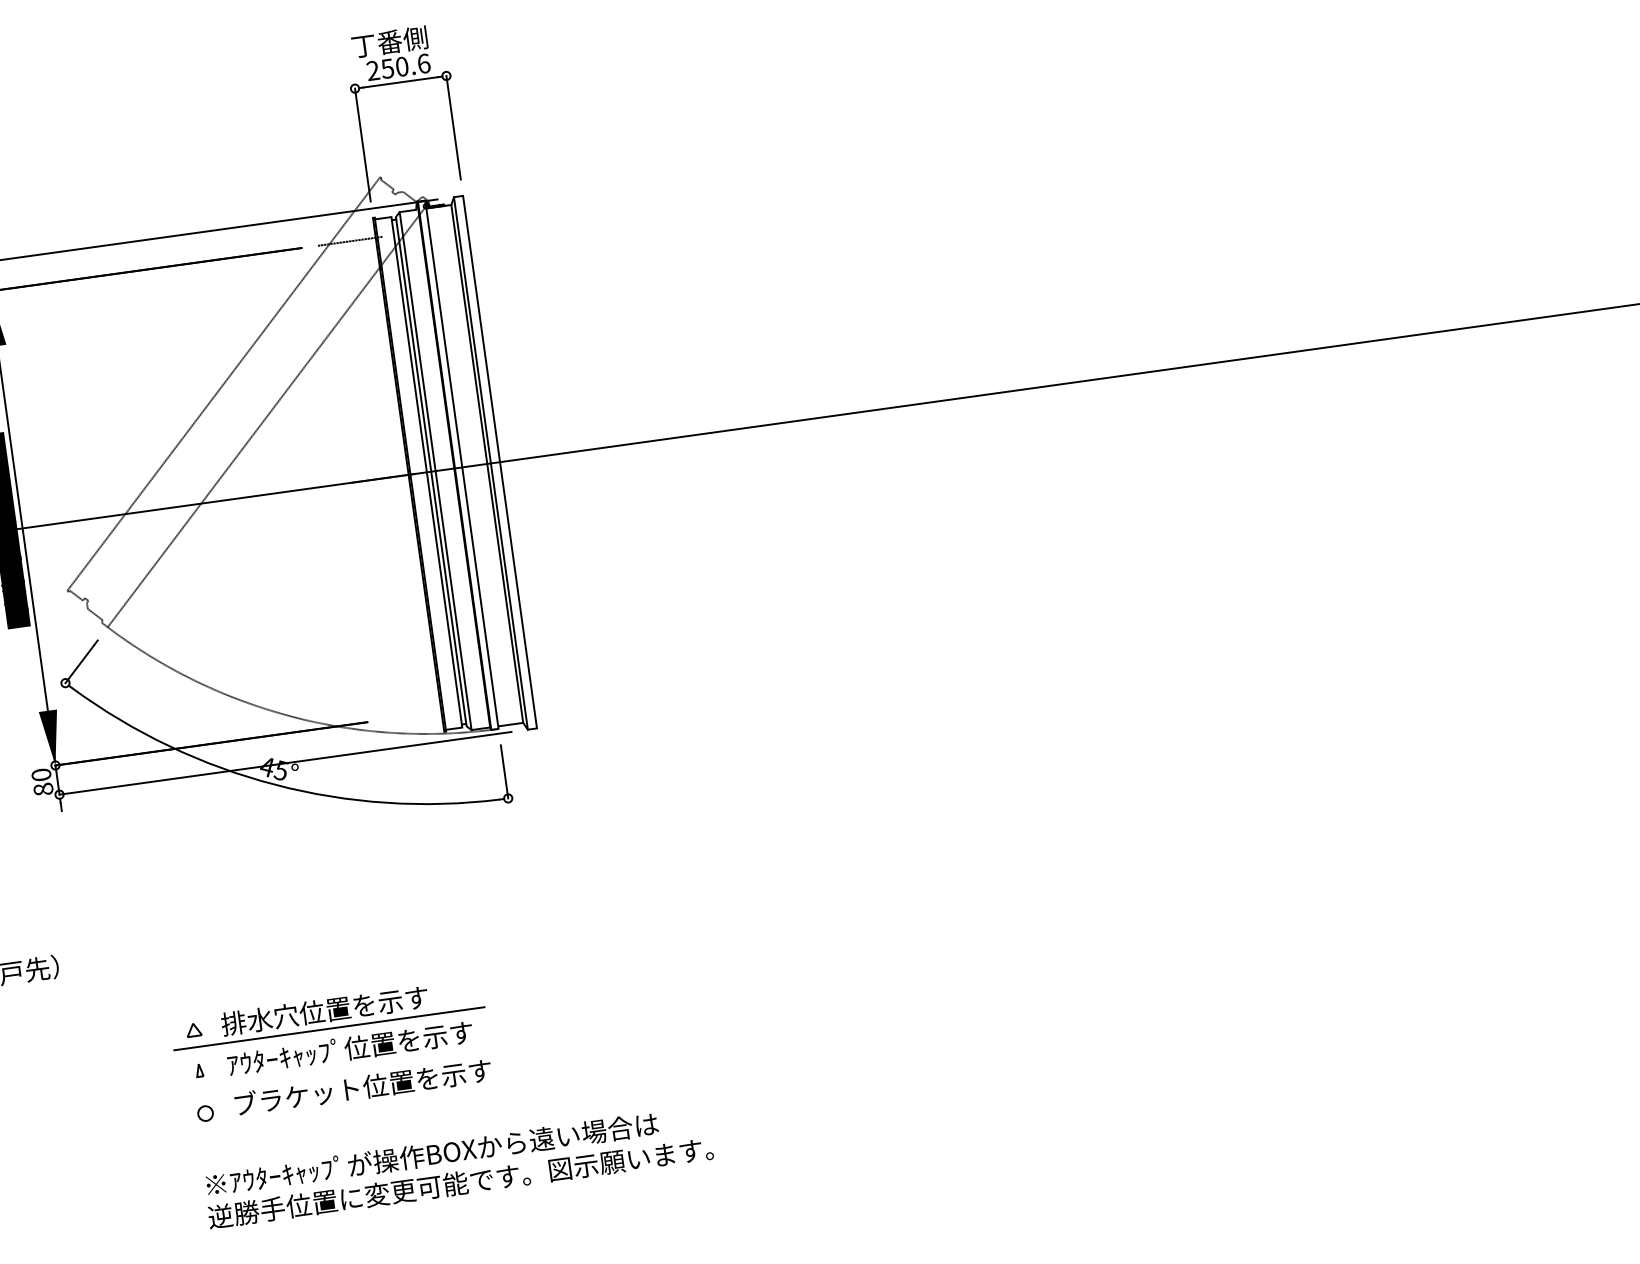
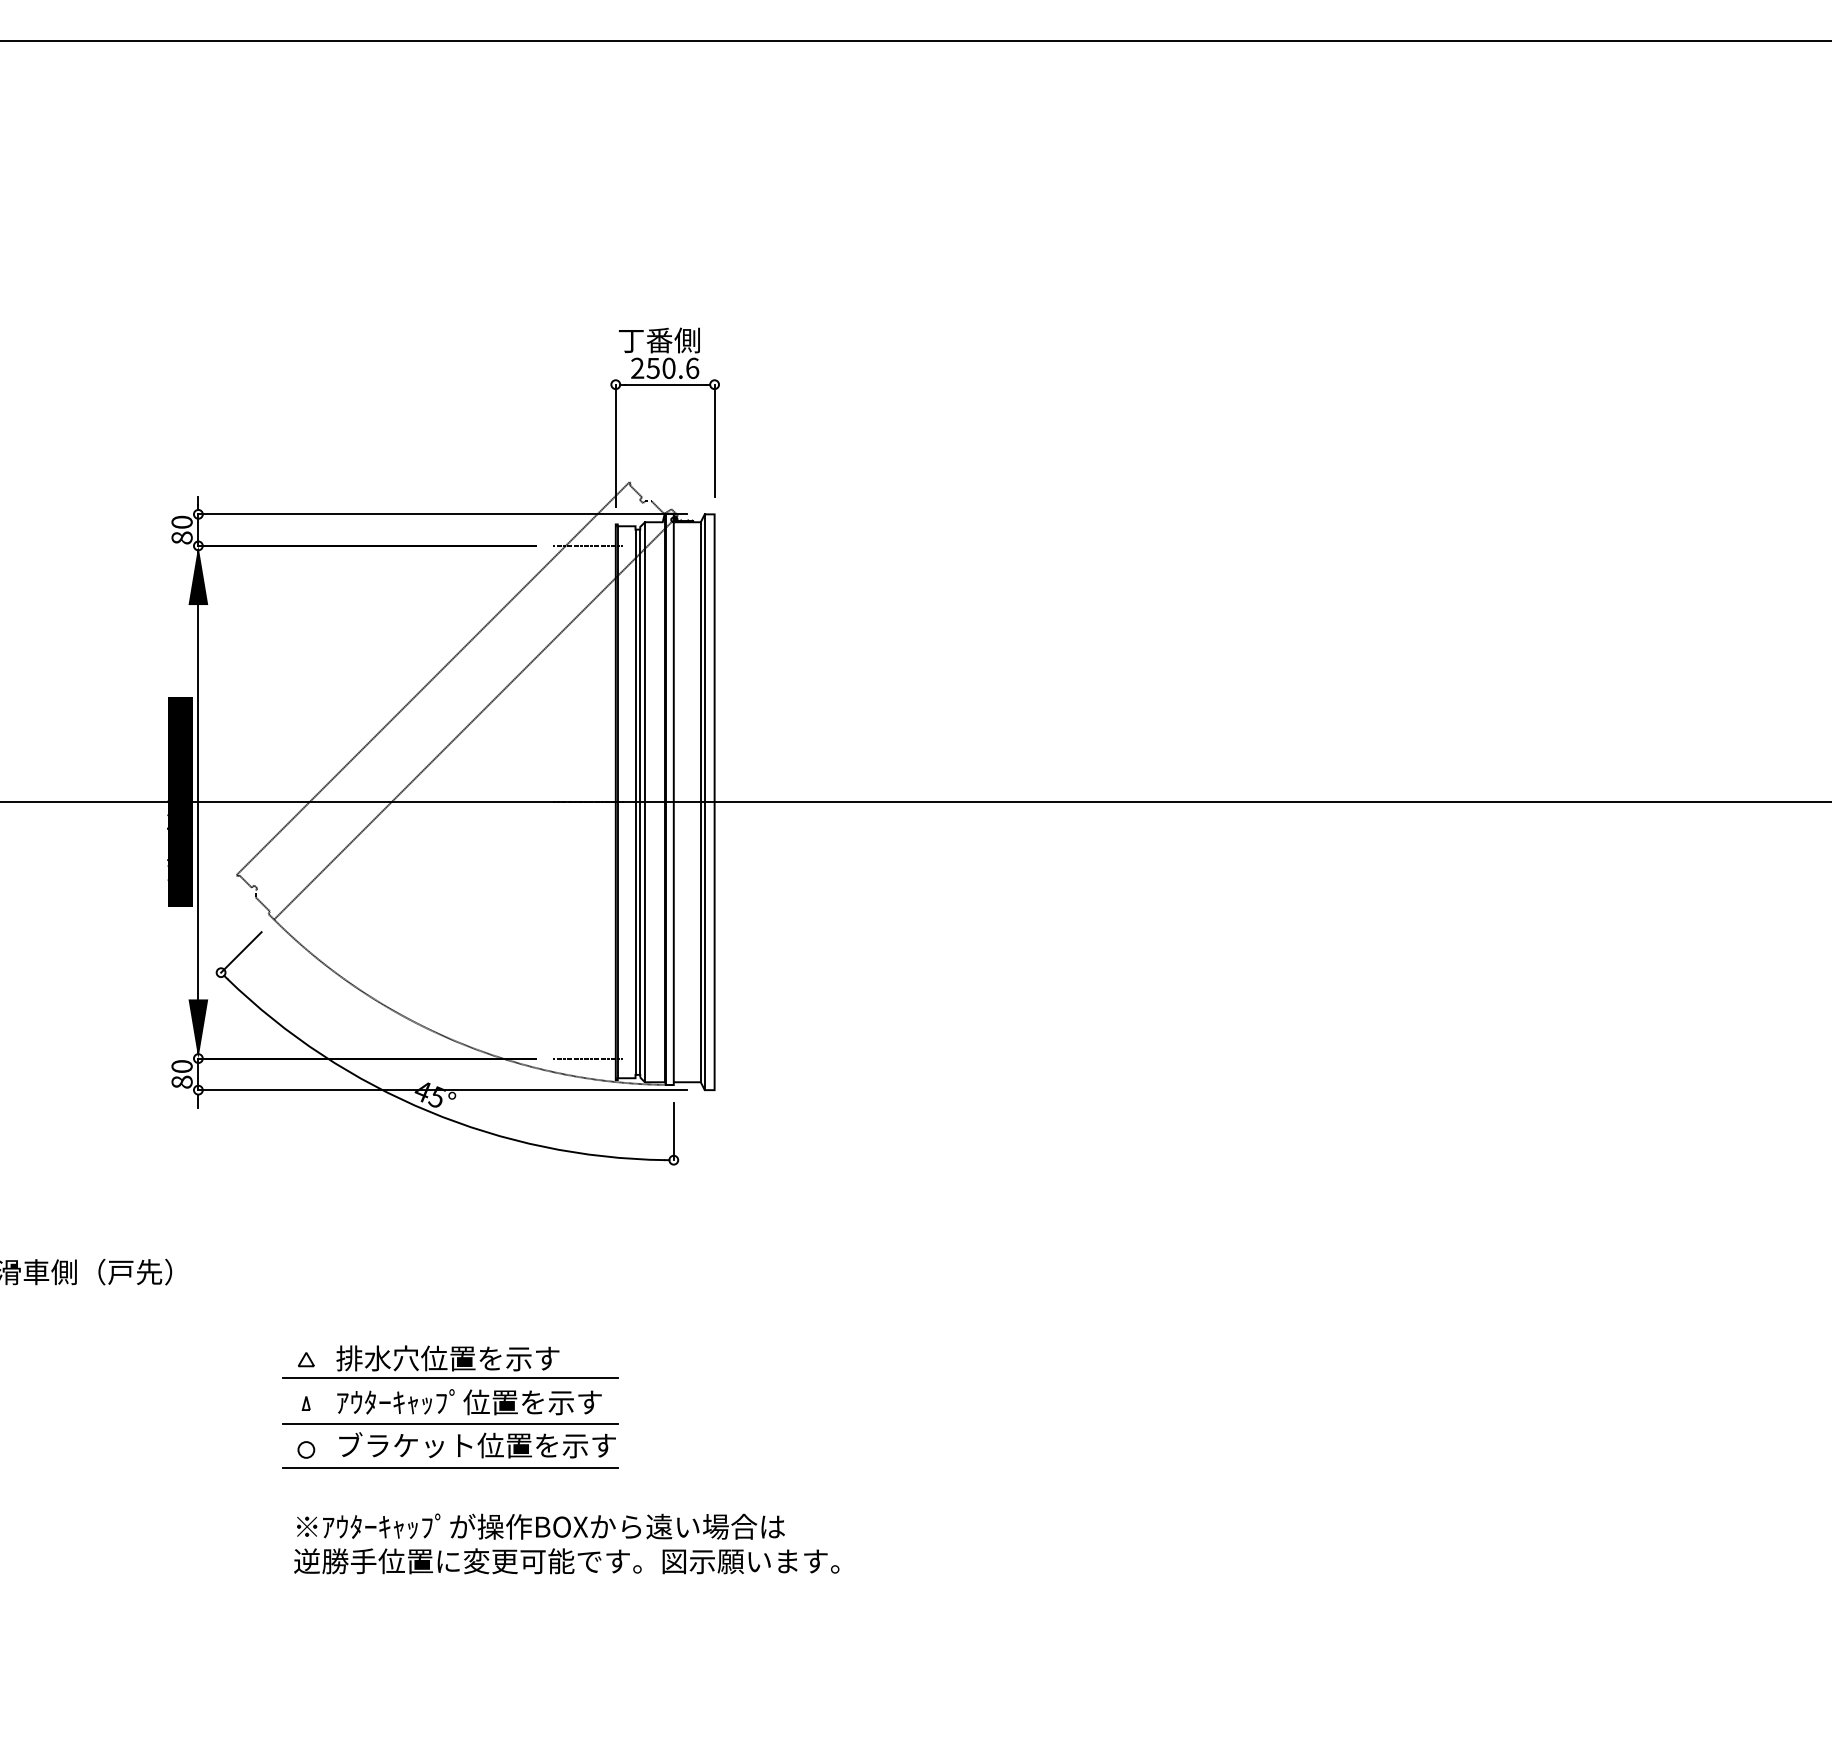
line: (416, 715) -> (588, 1058), added
line: (334, 1070) -> (449, 1423), added
line: (341, 1111) -> (450, 1467), added

